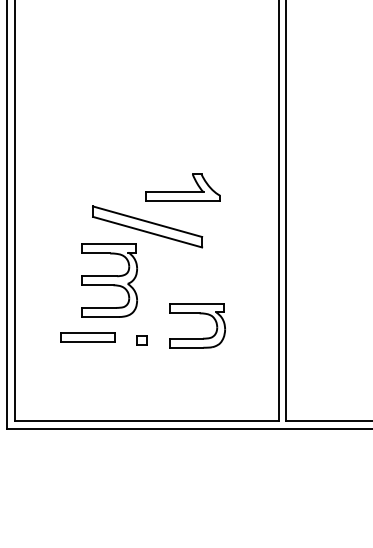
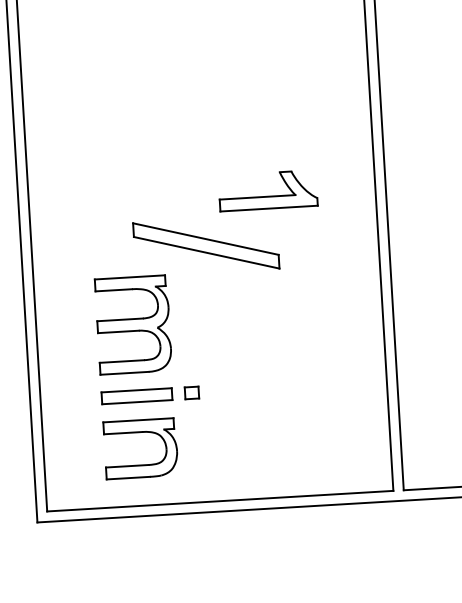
part: (182, 187) -> (267, 190), moved
part: (109, 280) -> (133, 324), moved
part: (199, 314) -> (142, 433), moved
part: (141, 340) -> (191, 392), moved

